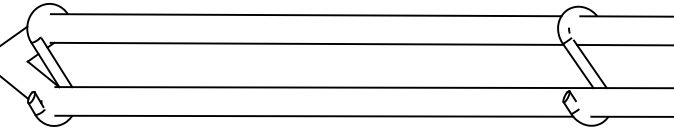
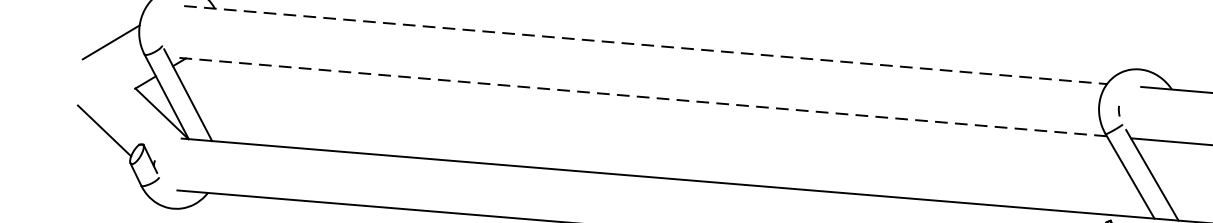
line: (306, 15) -> (646, 45), solid -> dashed
line: (307, 43) -> (643, 96), solid -> dashed

